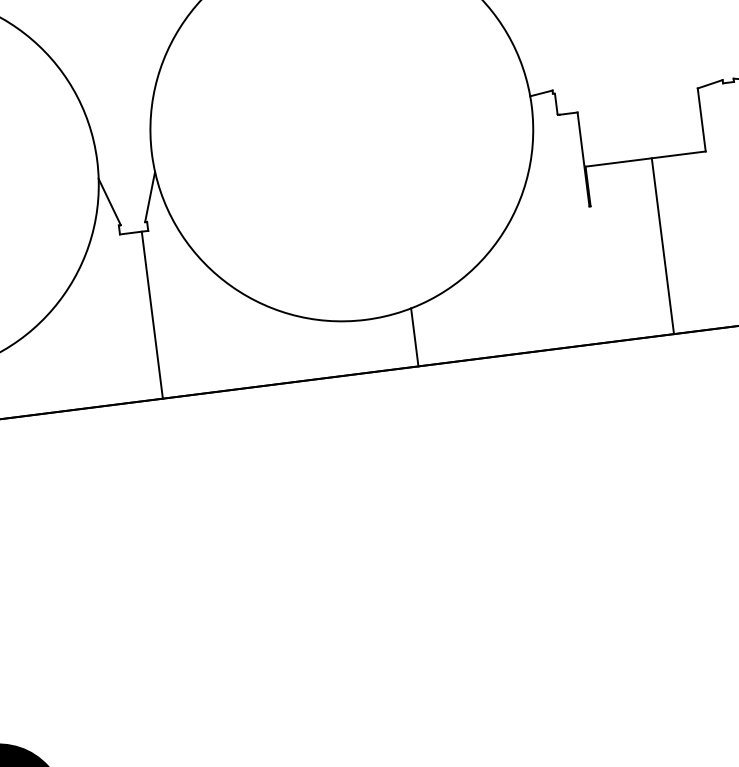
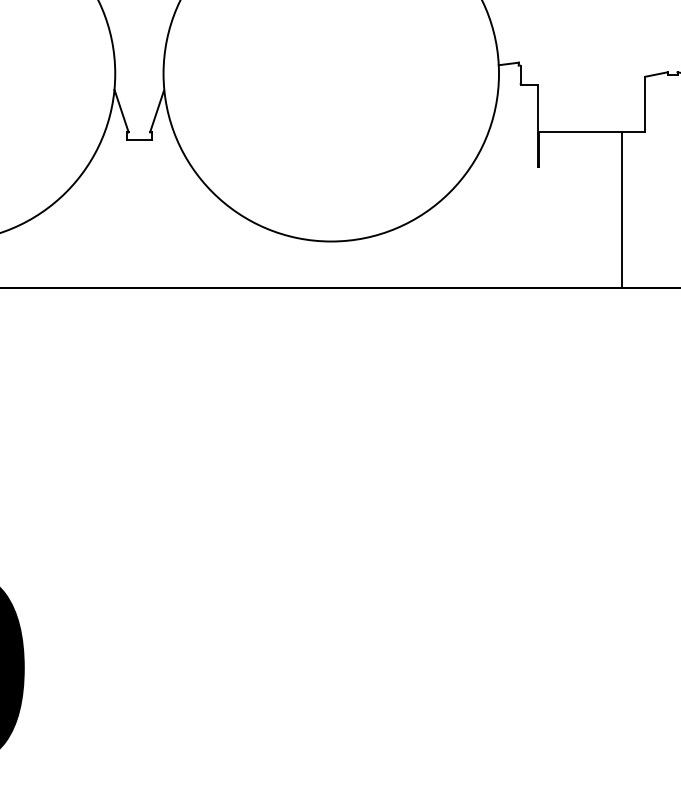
line: (662, 245) -> (621, 209), moved
line: (152, 314) -> (146, 213), removed
line: (414, 336) -> (371, 261), removed

